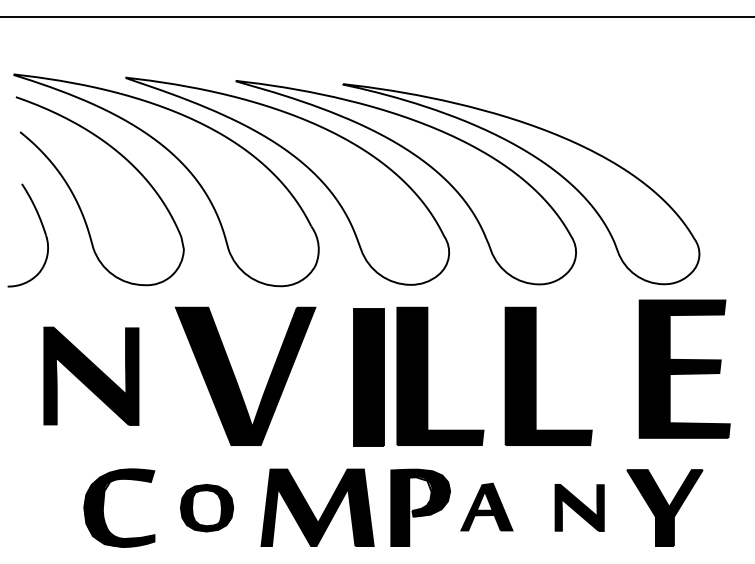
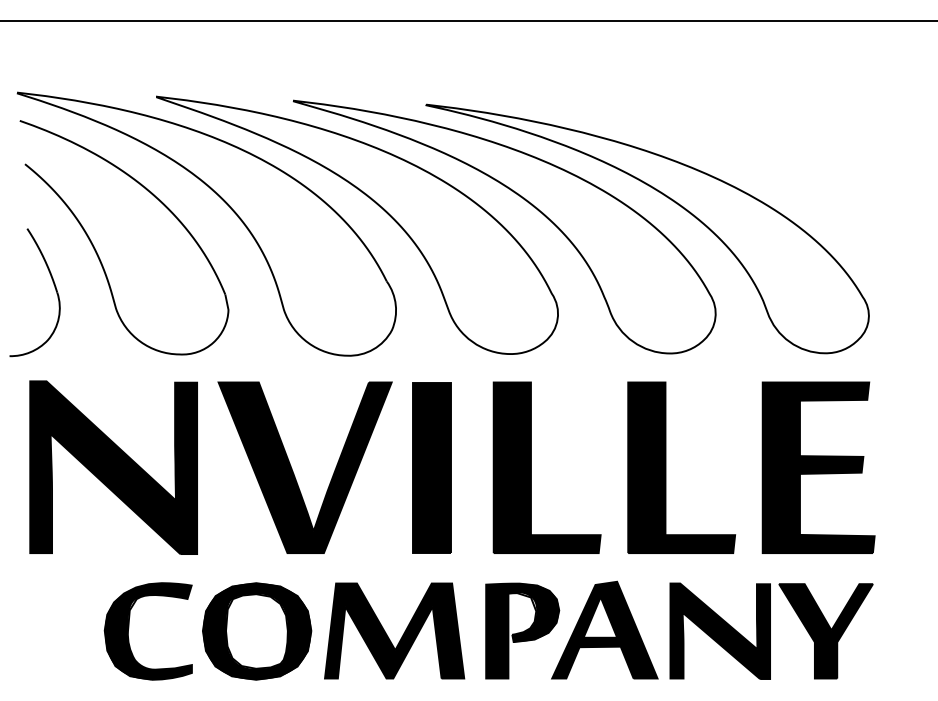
part: (684, 368) -> (818, 467), moved
part: (91, 376) -> (113, 467), size x1.43
part: (368, 376) -> (431, 467), moved
part: (486, 506) -> (604, 629), size x1.67
part: (579, 507) -> (719, 630), size x1.67
part: (207, 508) -> (257, 631), size x1.67

